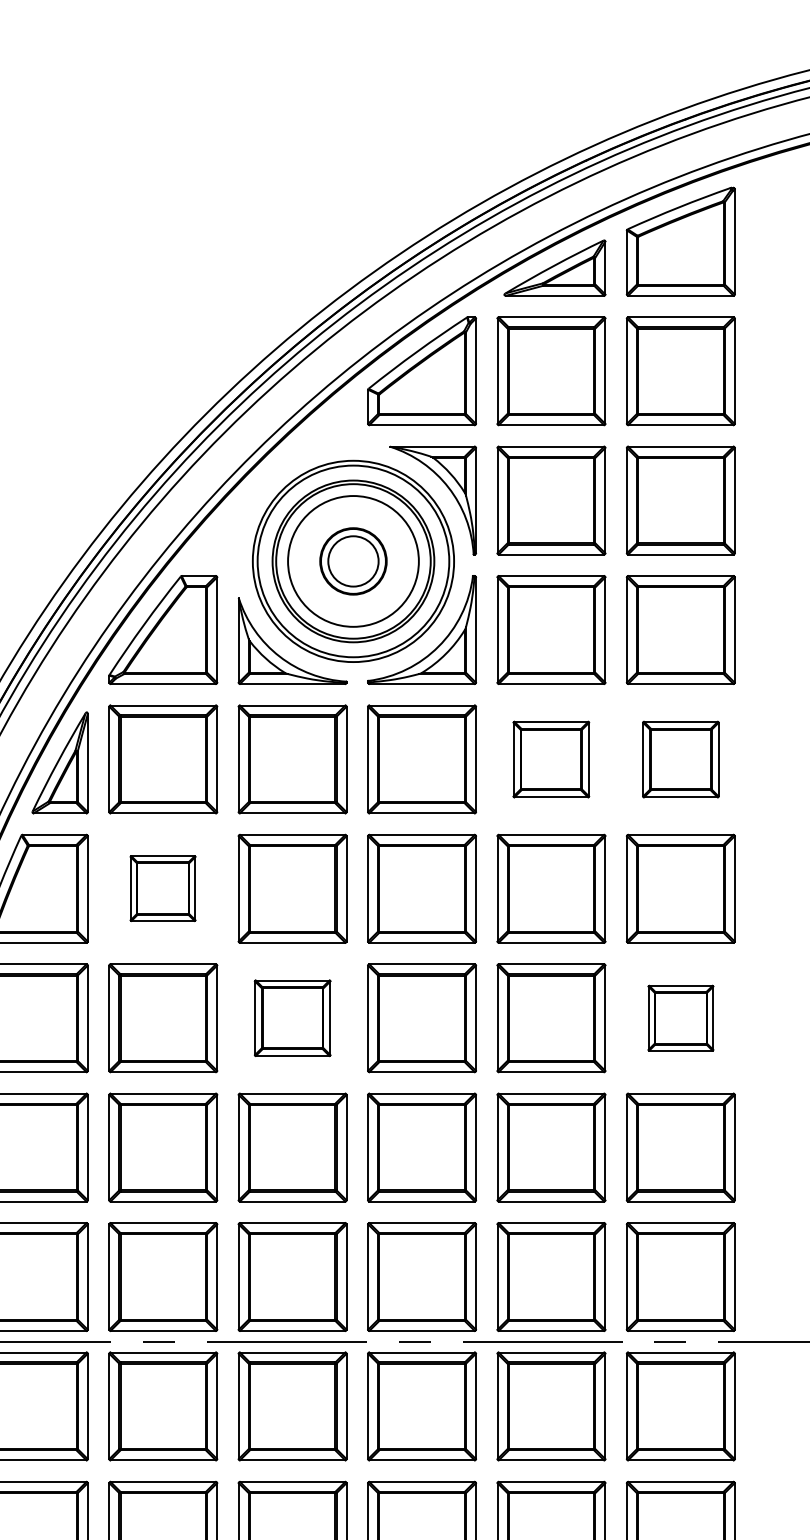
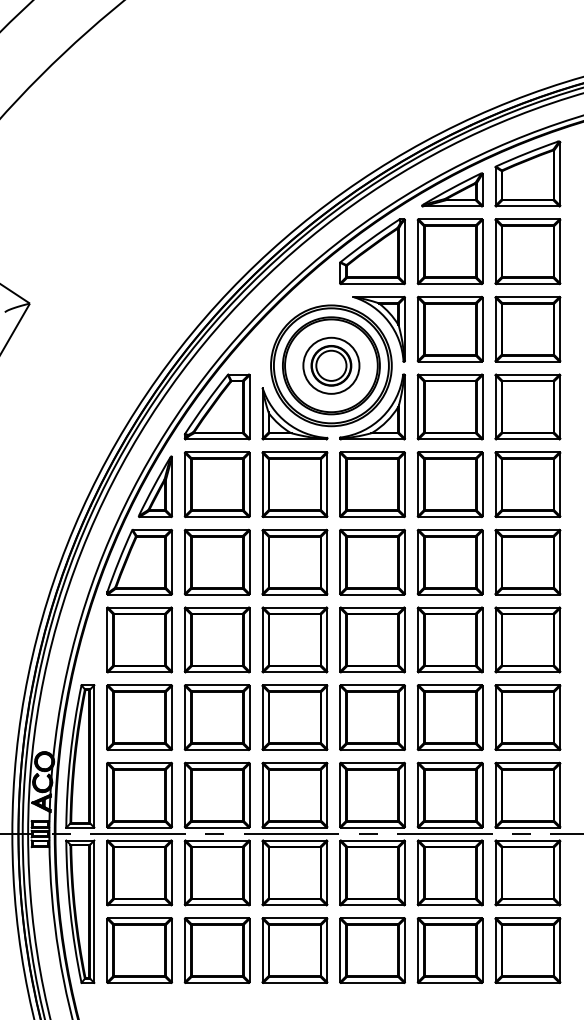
circle: (353, 560) -> (331, 365), size x0.71
part: (550, 759) -> (449, 484), size x1.43
part: (680, 759) -> (527, 484), size x1.43
part: (161, 887) -> (216, 561), size x1.67
part: (291, 1017) -> (294, 639), size x1.43
part: (680, 1017) -> (527, 639), size x1.67

